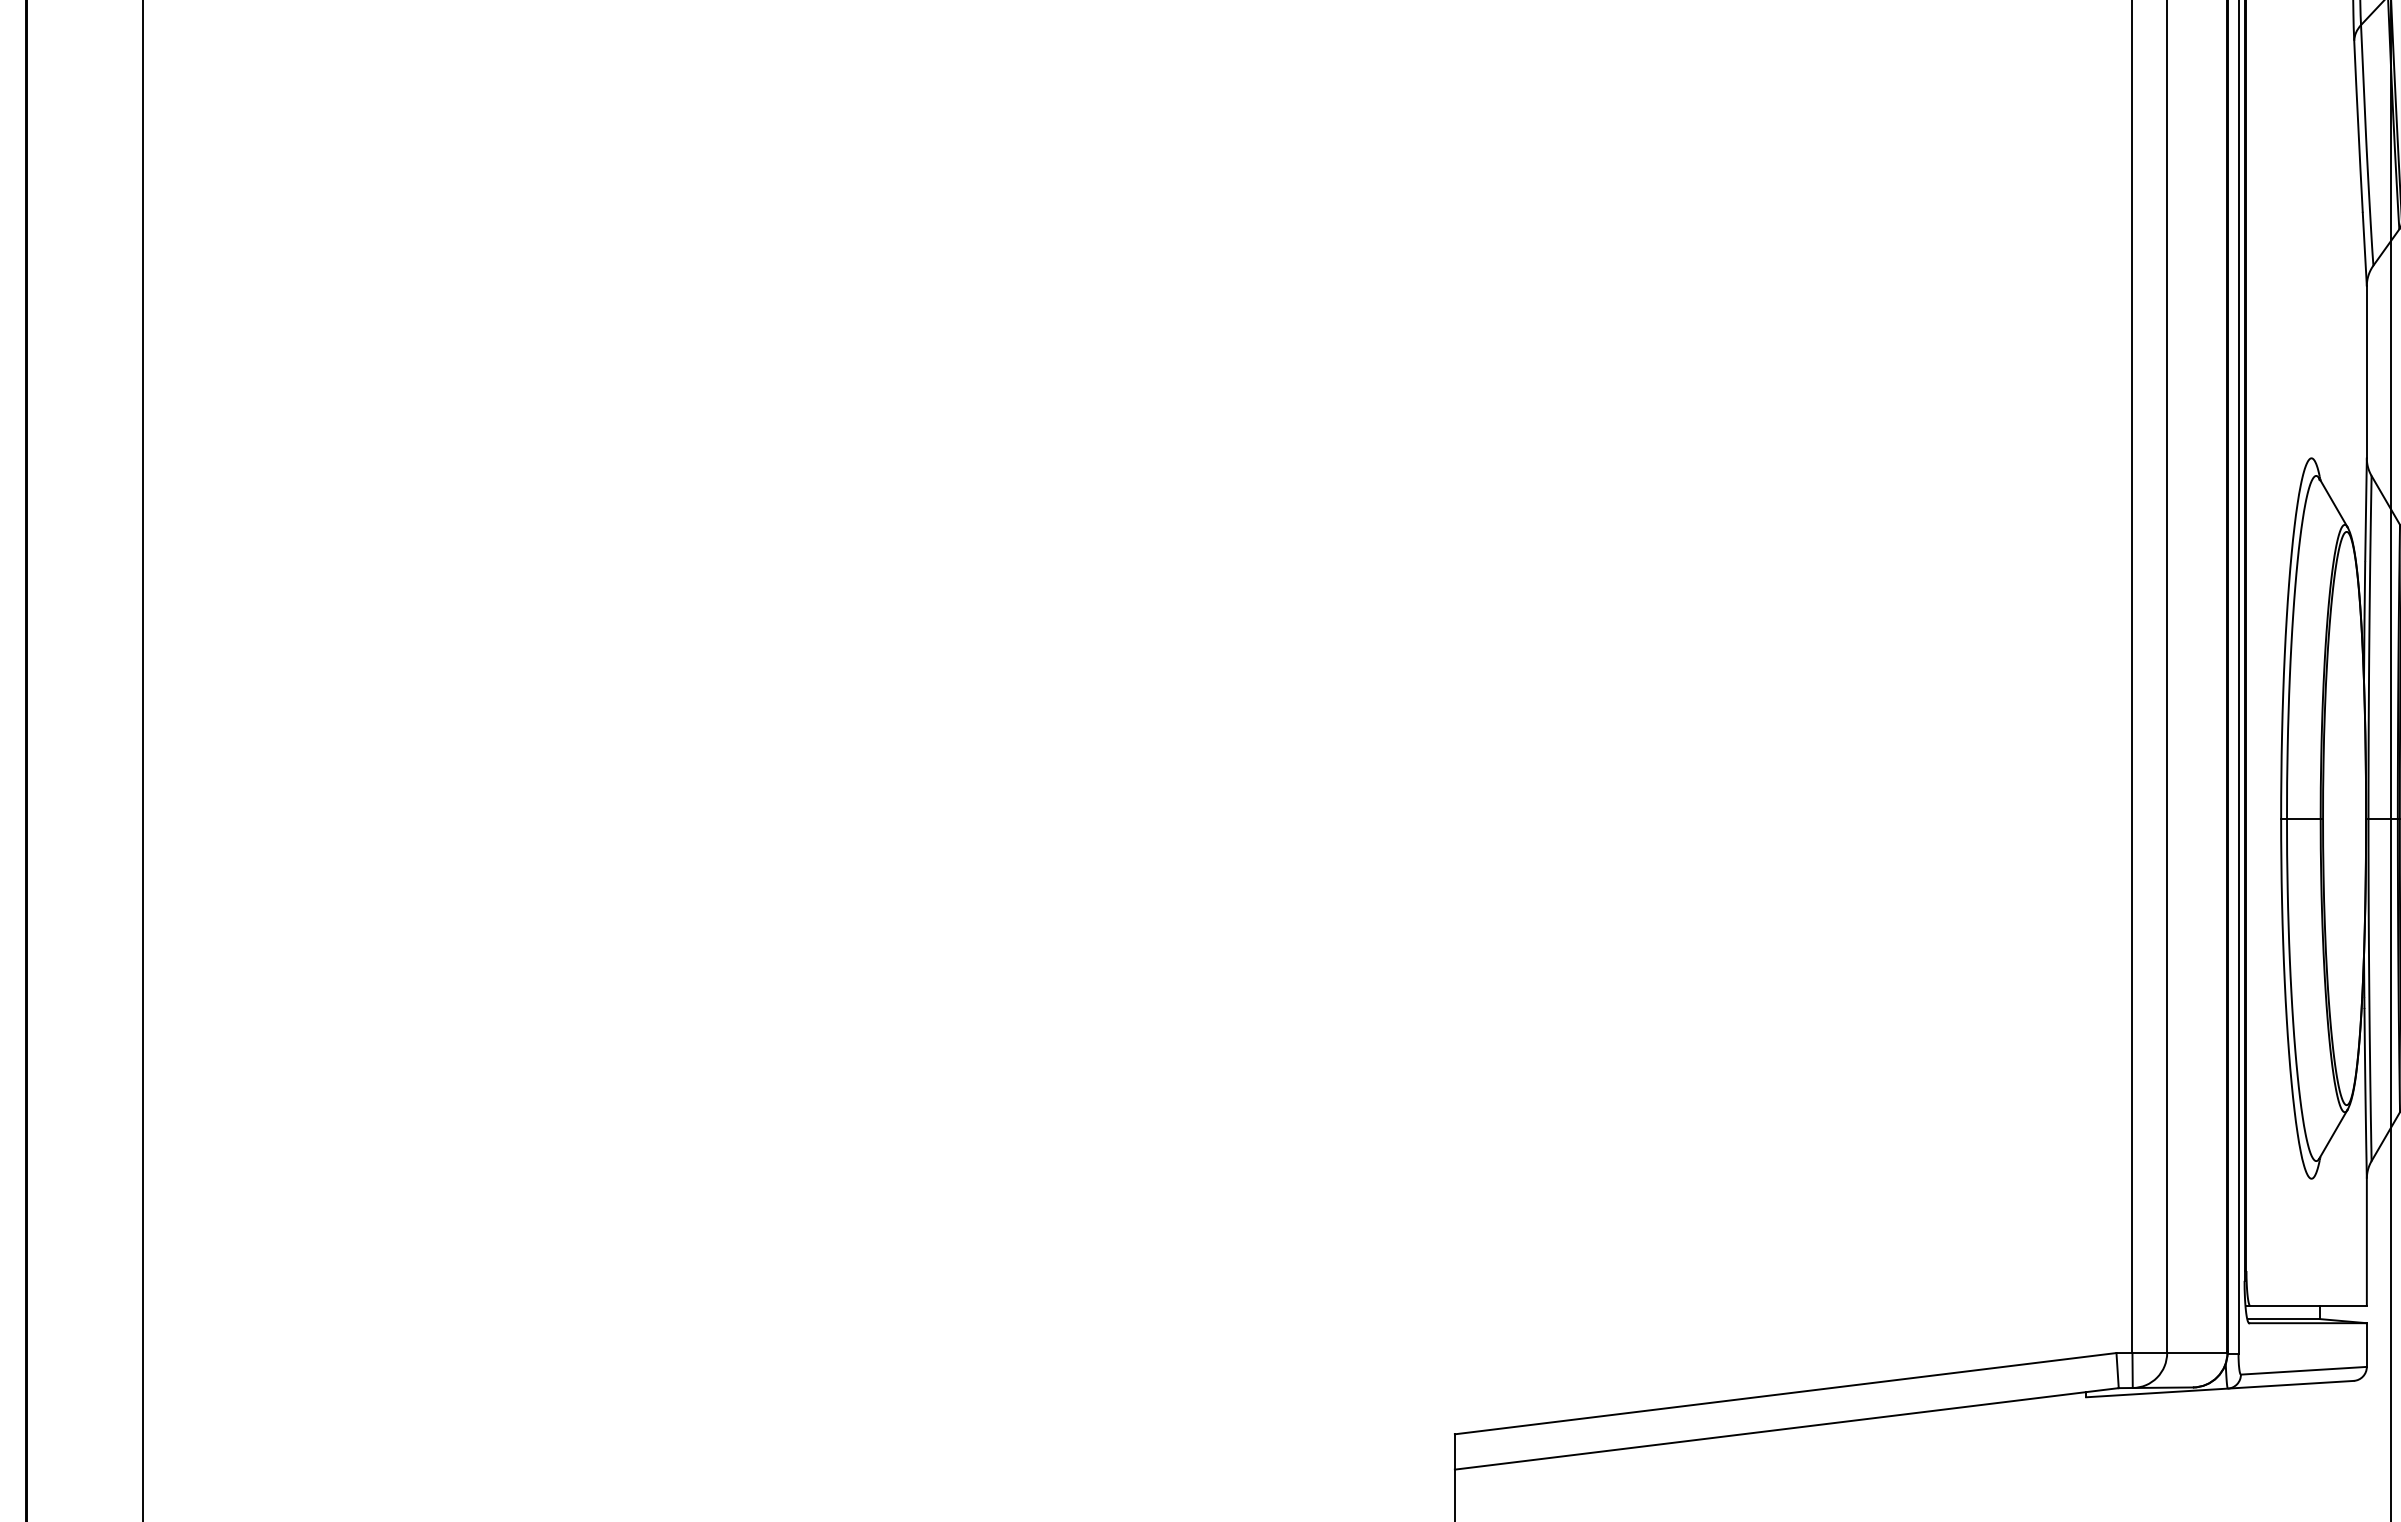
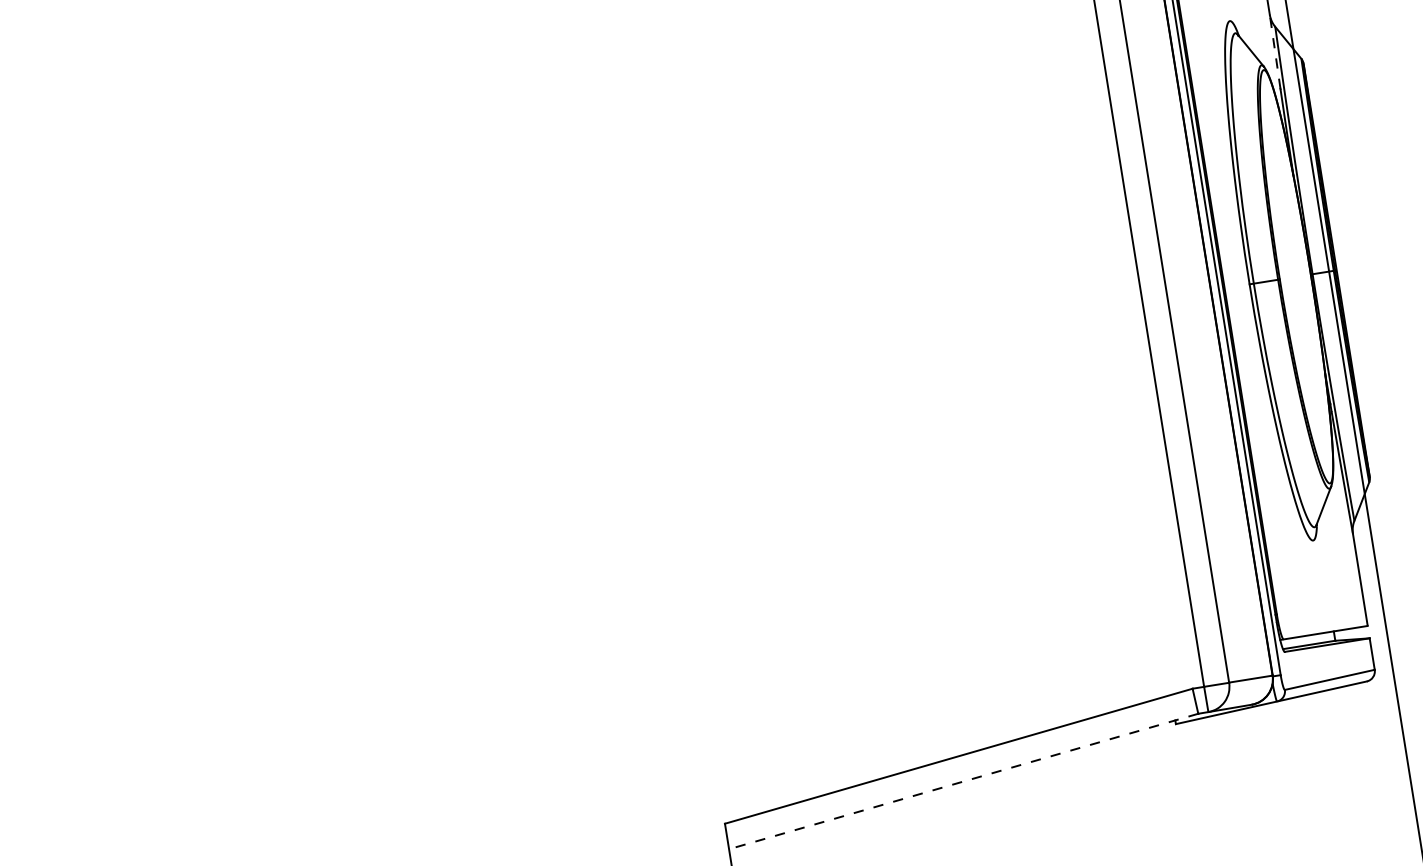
line: (2366, 509) -> (1275, 51), solid -> dashed
line: (1786, 1428) -> (963, 781), solid -> dashed

